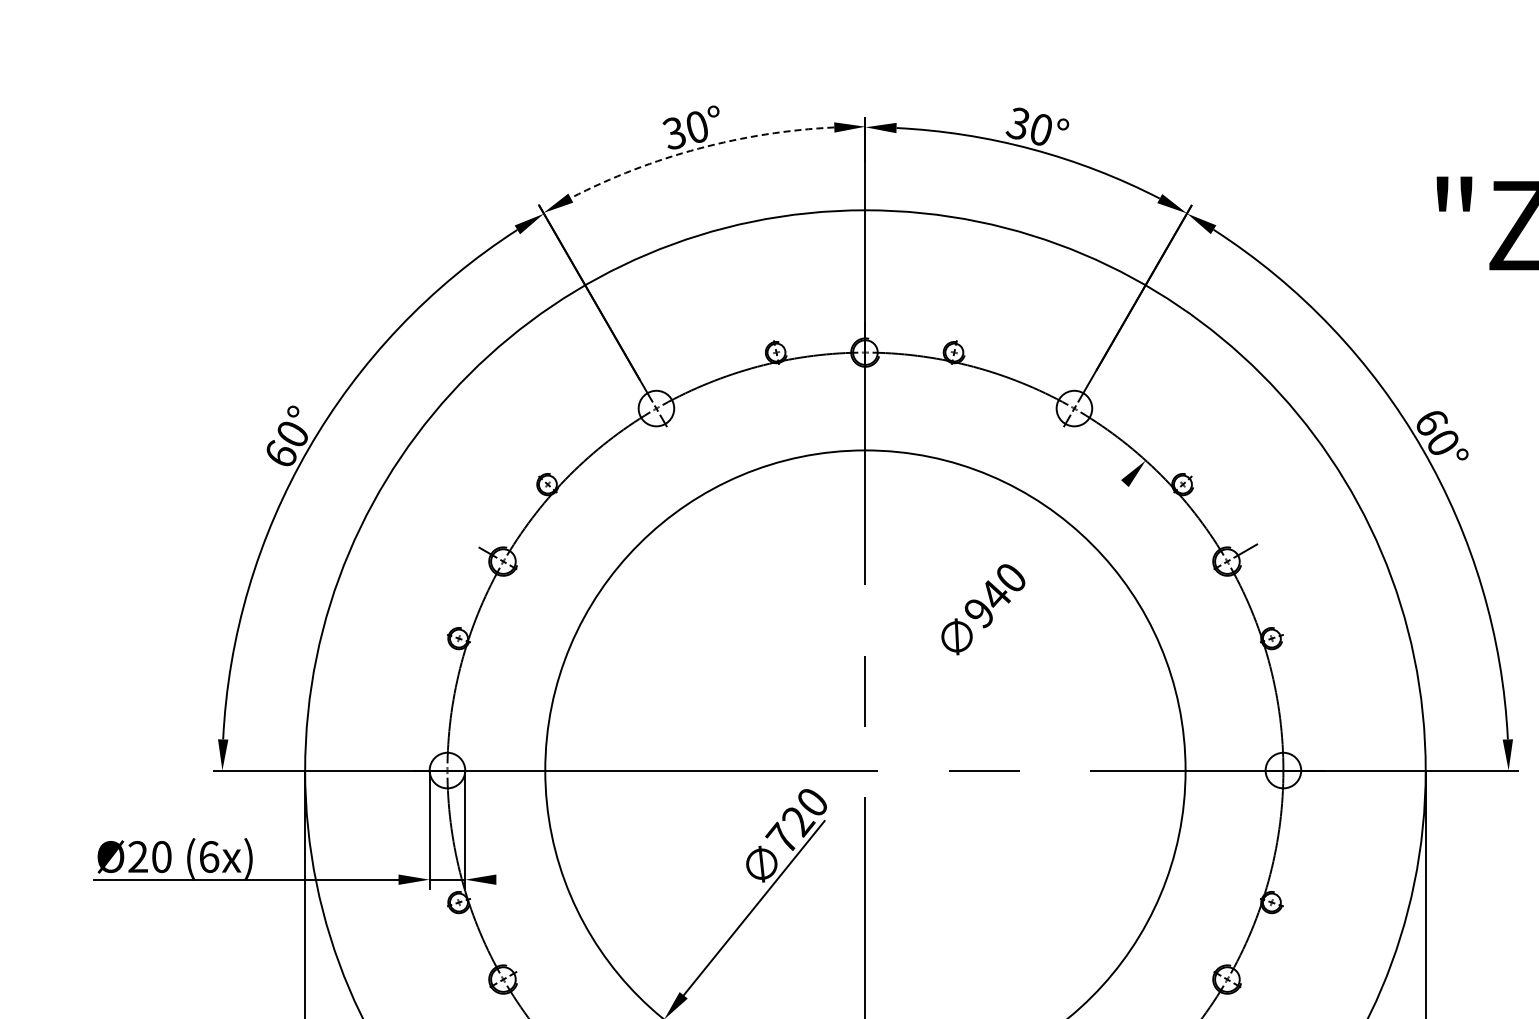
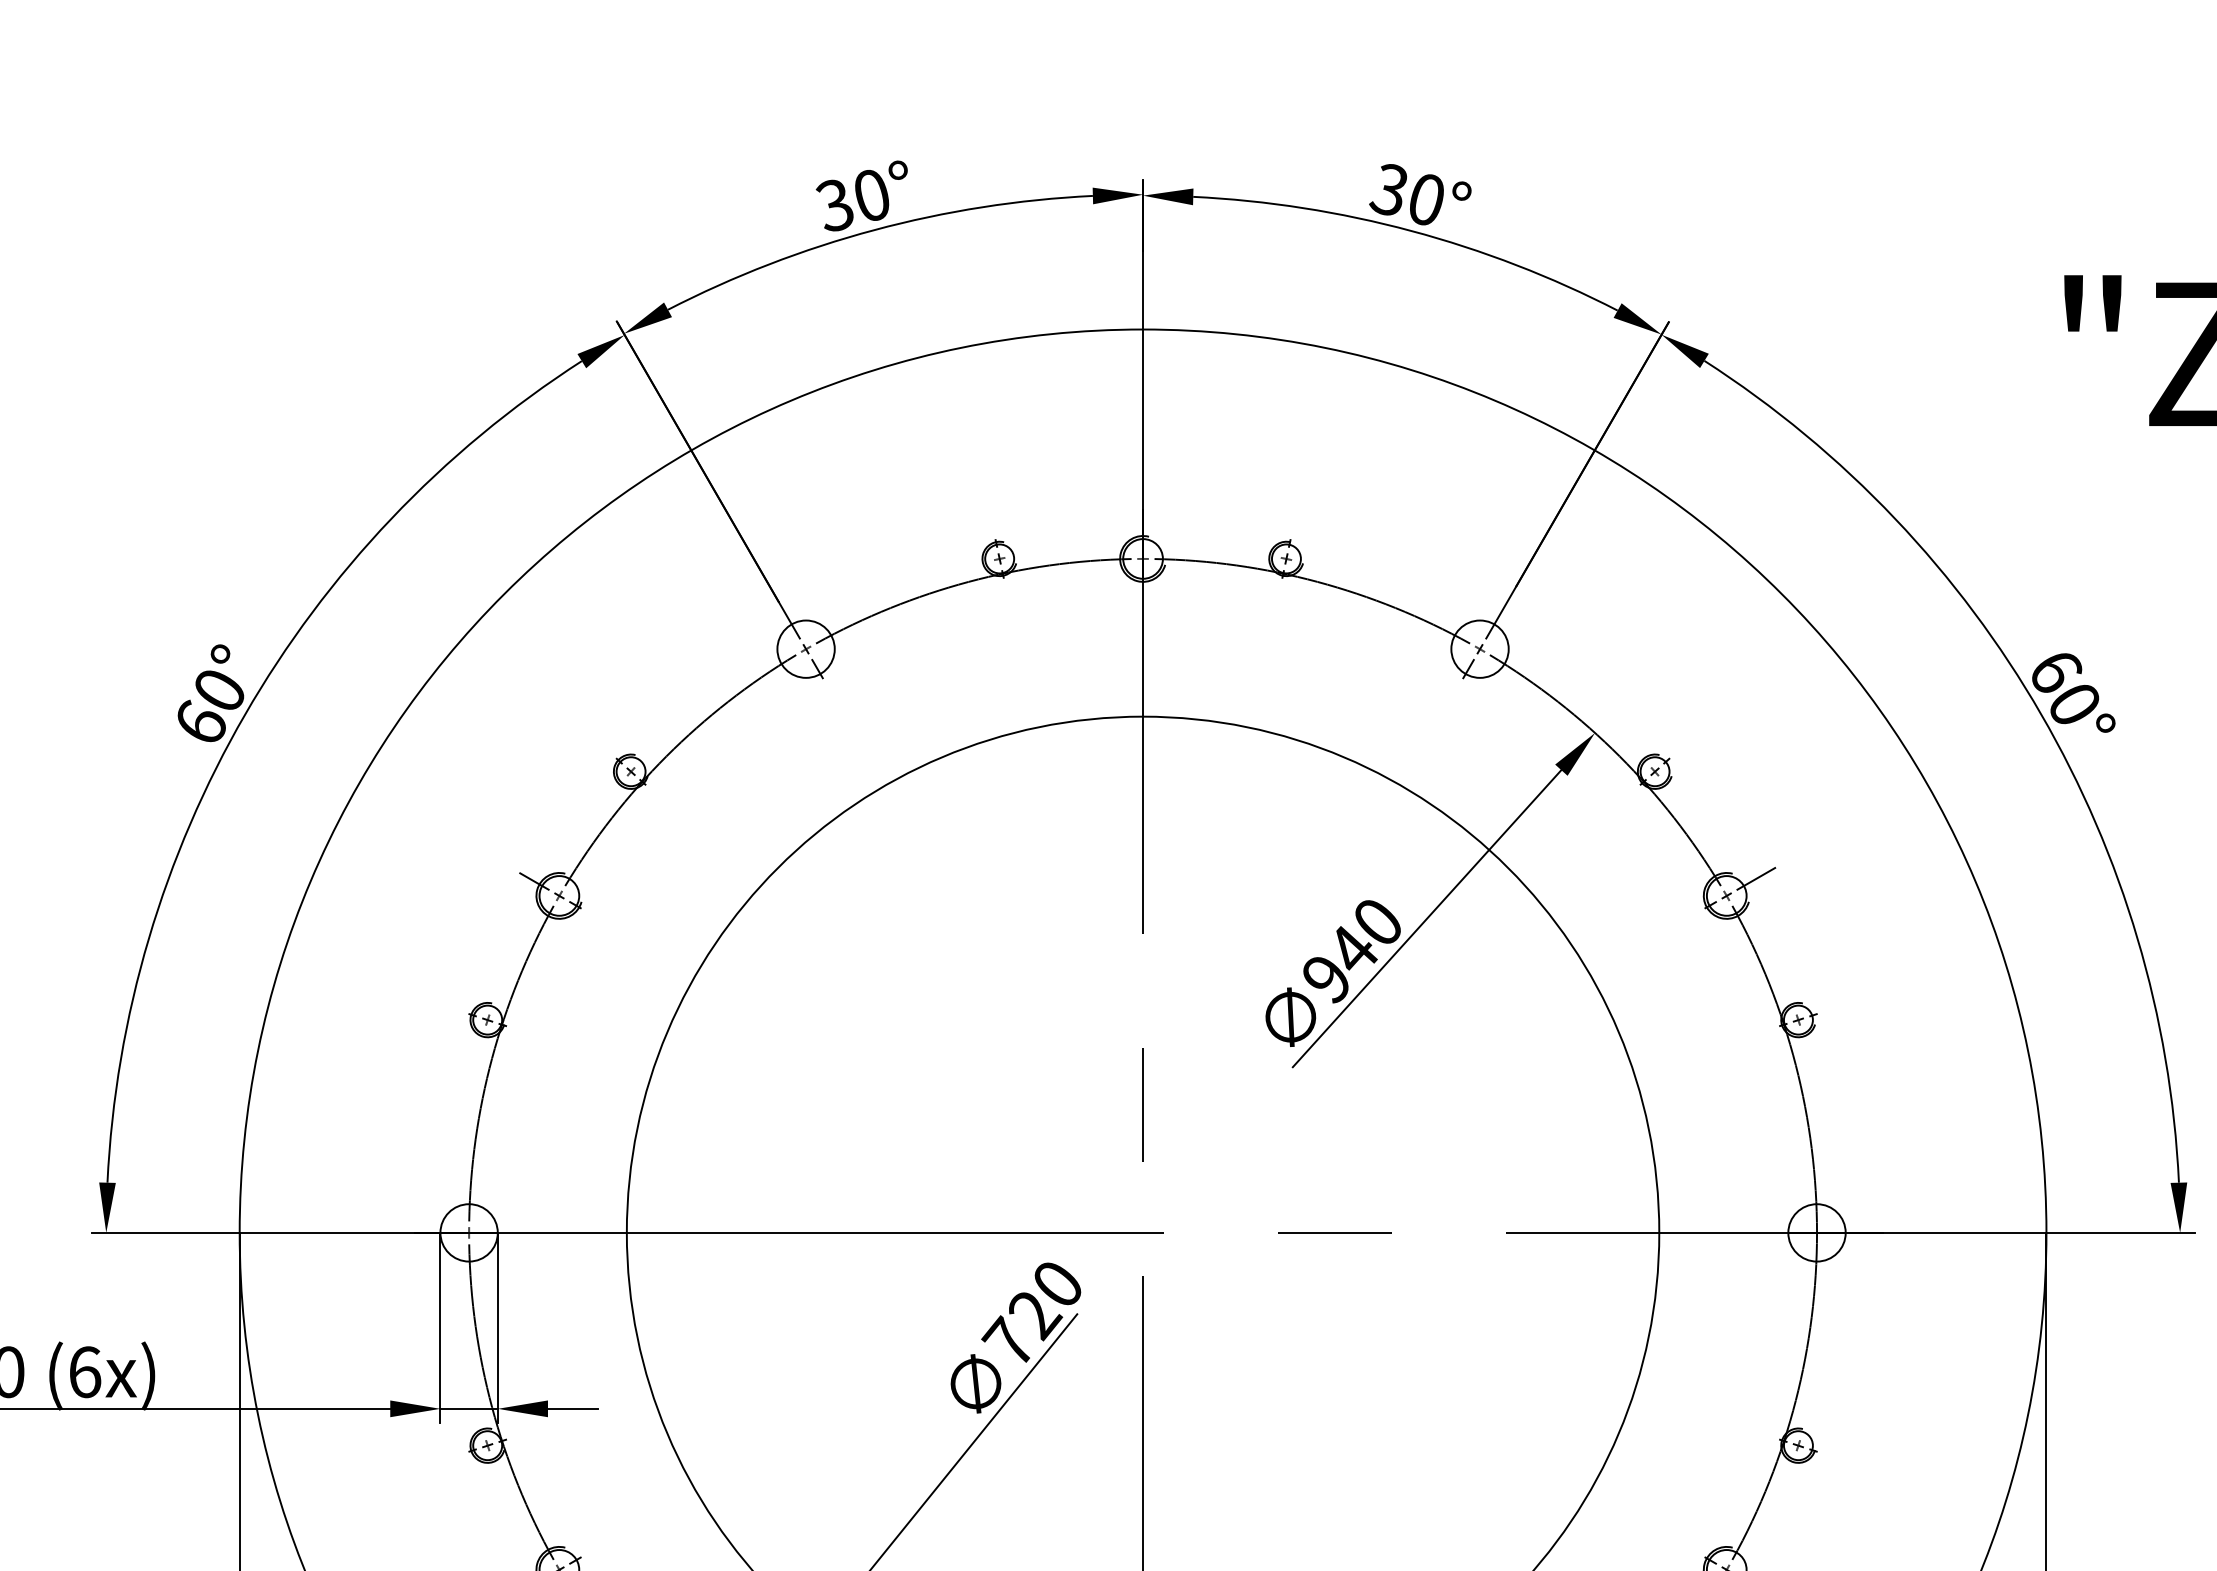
arc: (698, 148) -> (873, 229), dashed -> solid
line: (1041, 575) -> (1426, 918), added
line: (511, 879) -> (572, 1408), added

